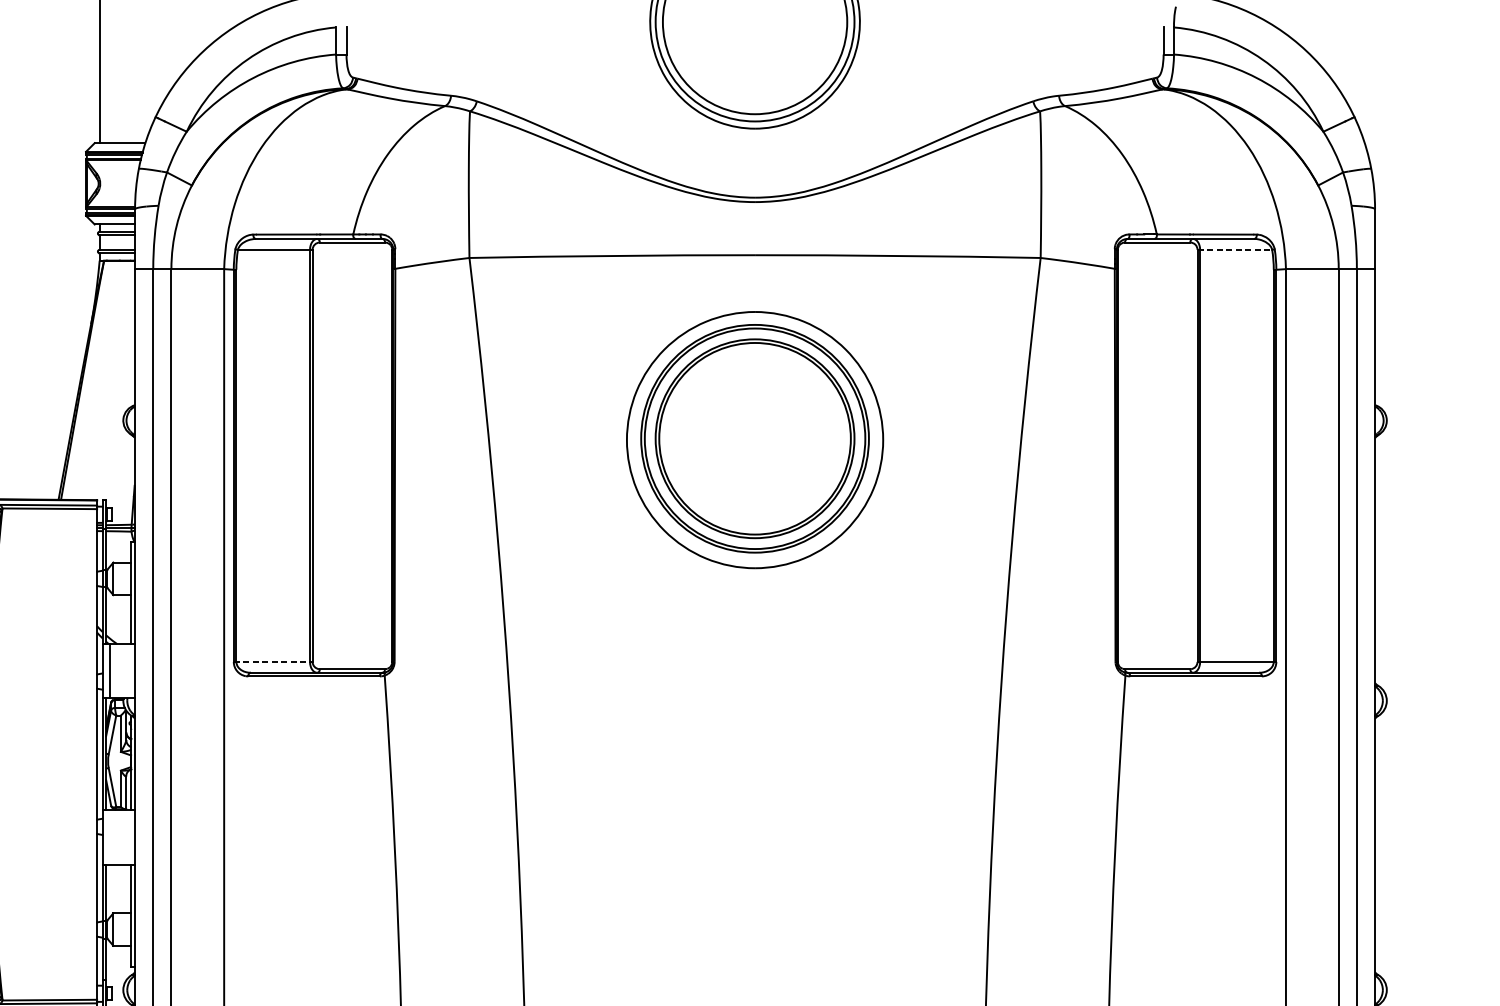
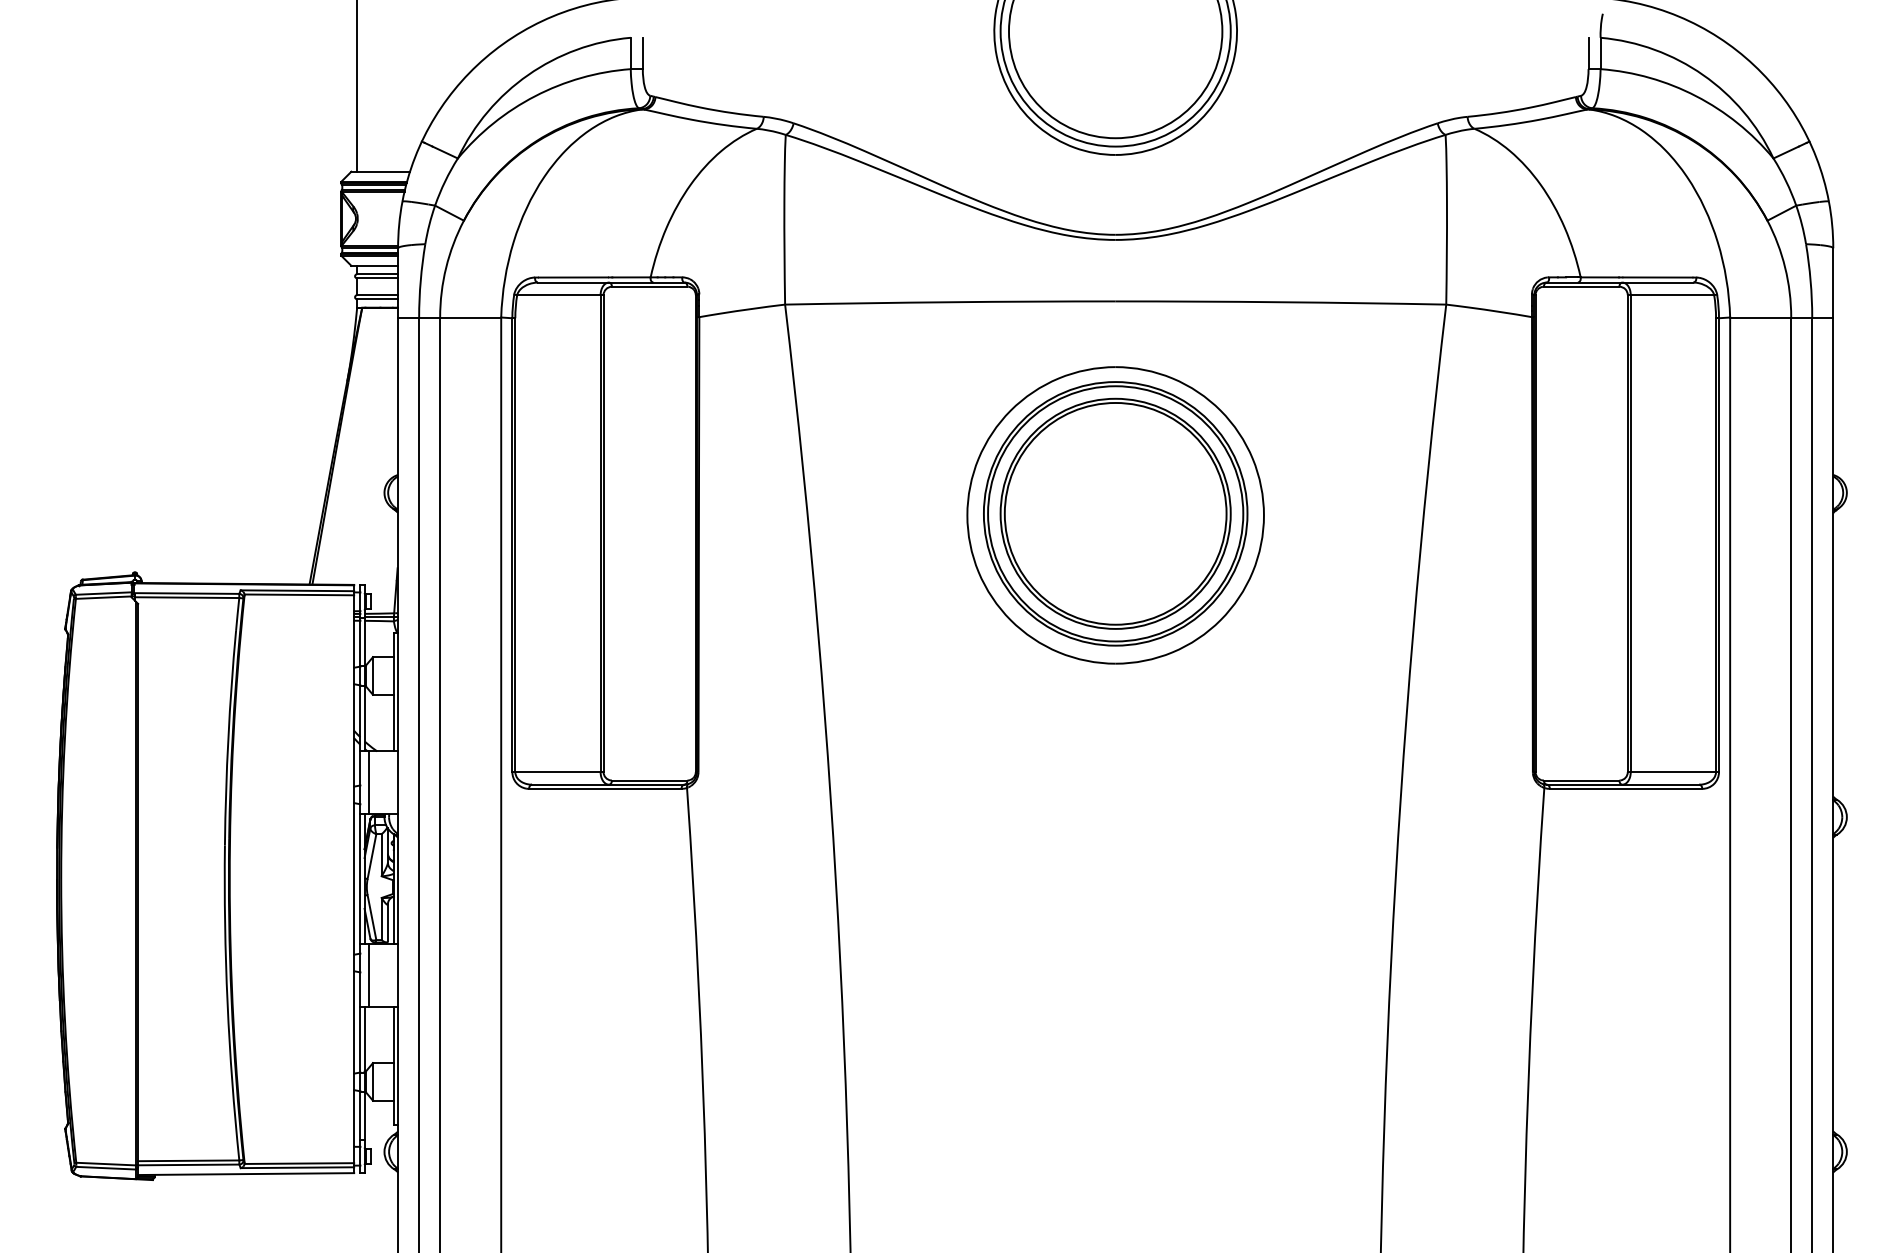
line: (1235, 250) -> (1671, 295), dashed -> solid
line: (272, 662) -> (557, 772), dashed -> solid
line: (109, 836) -> (368, 974), added

